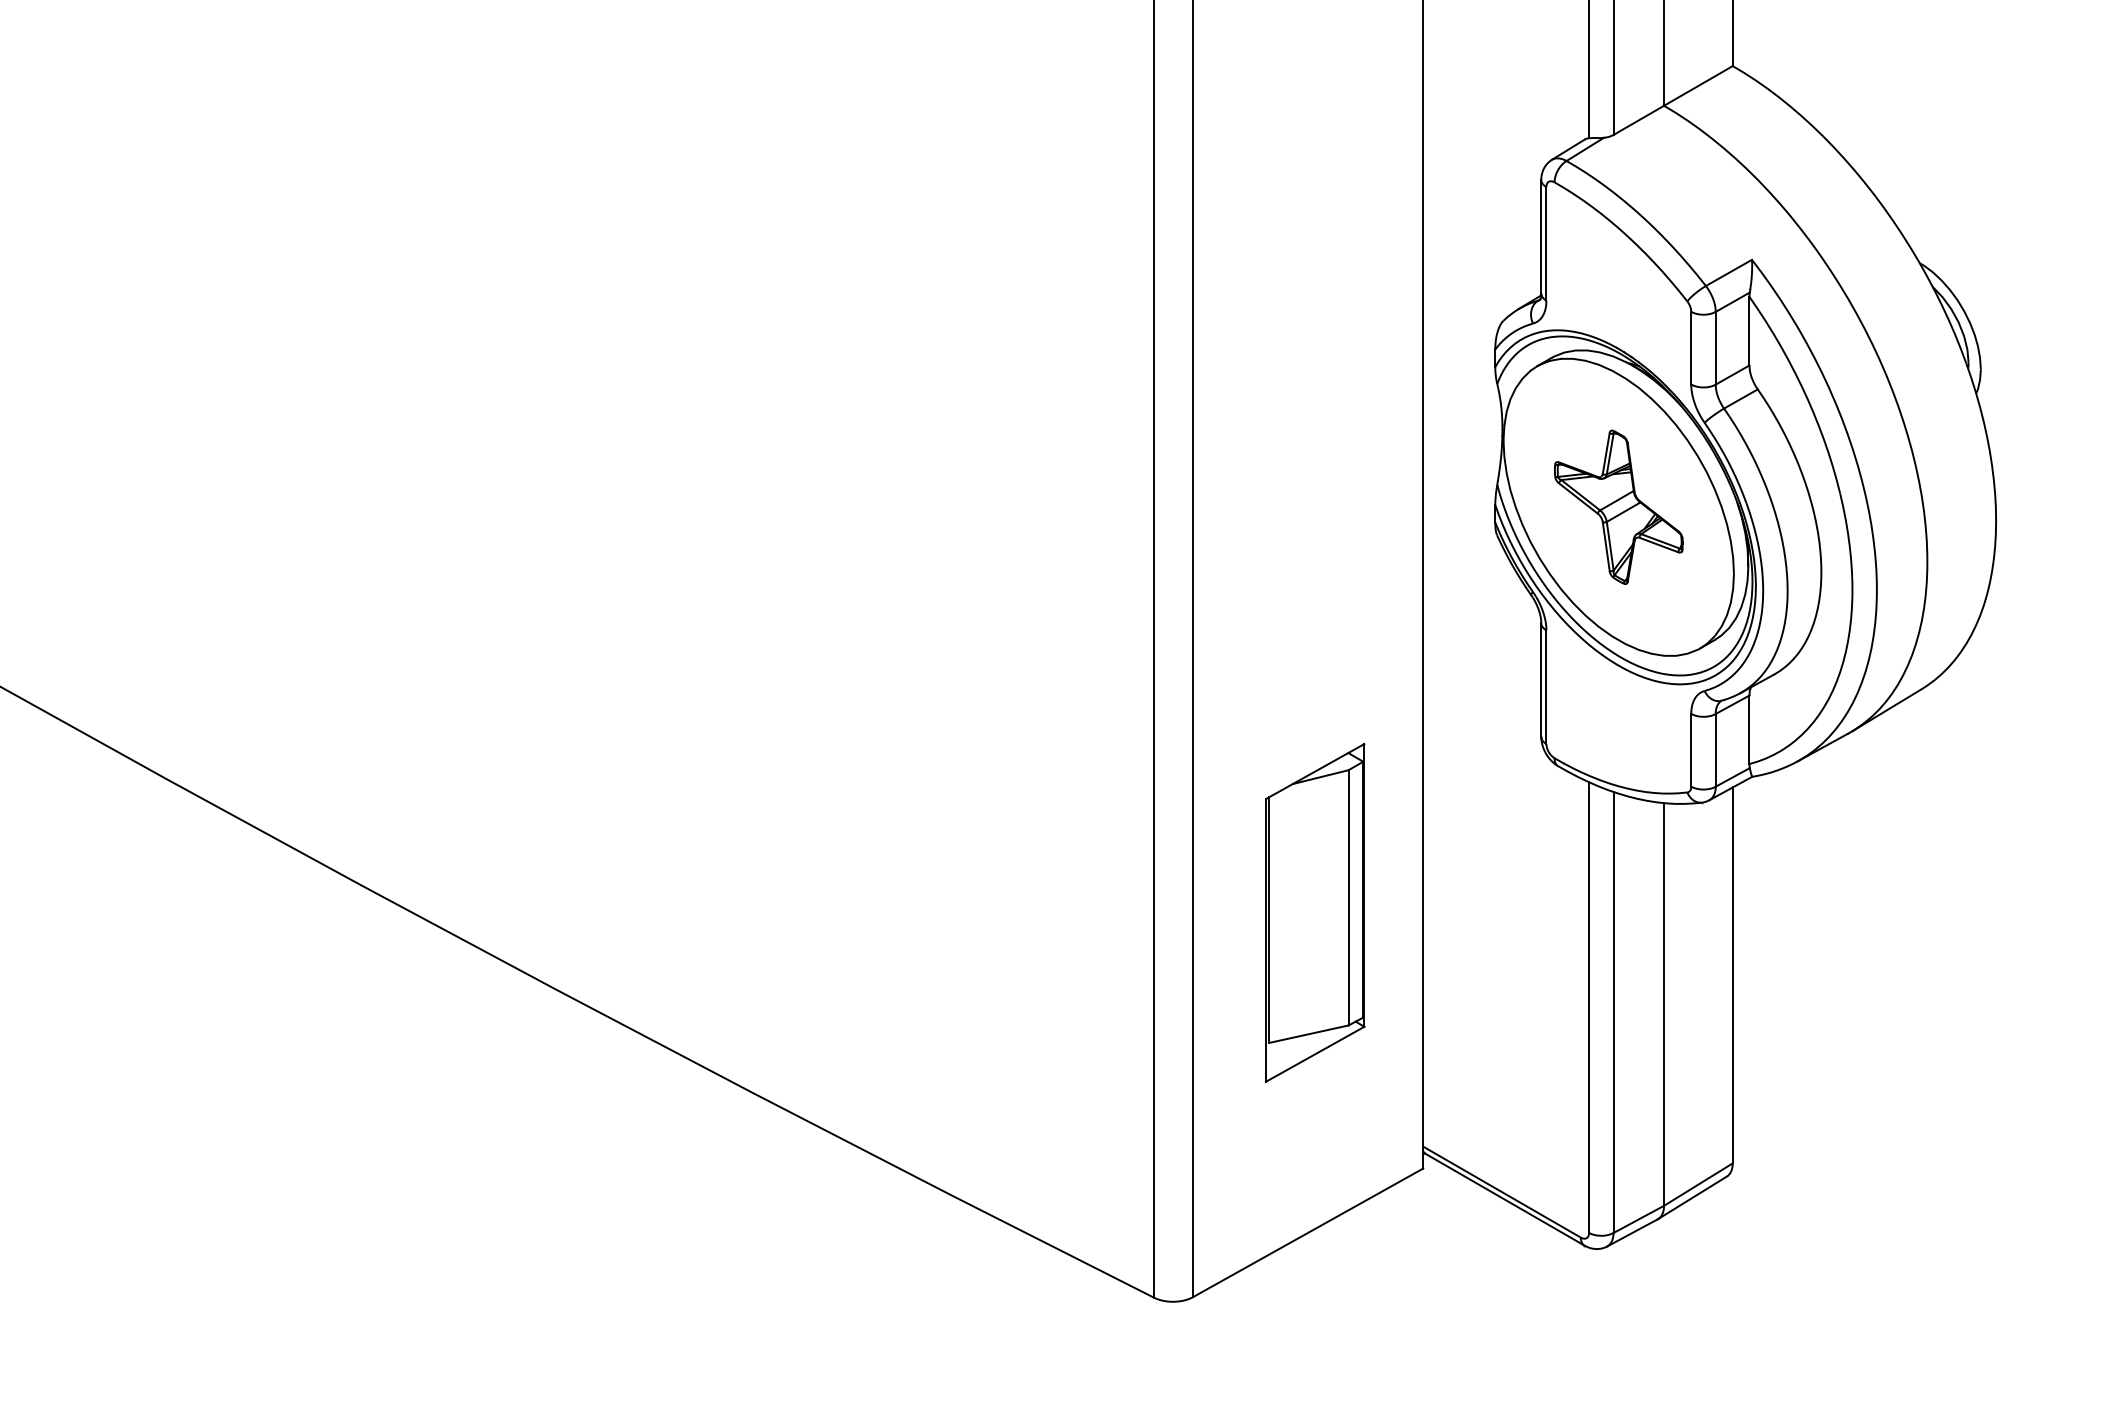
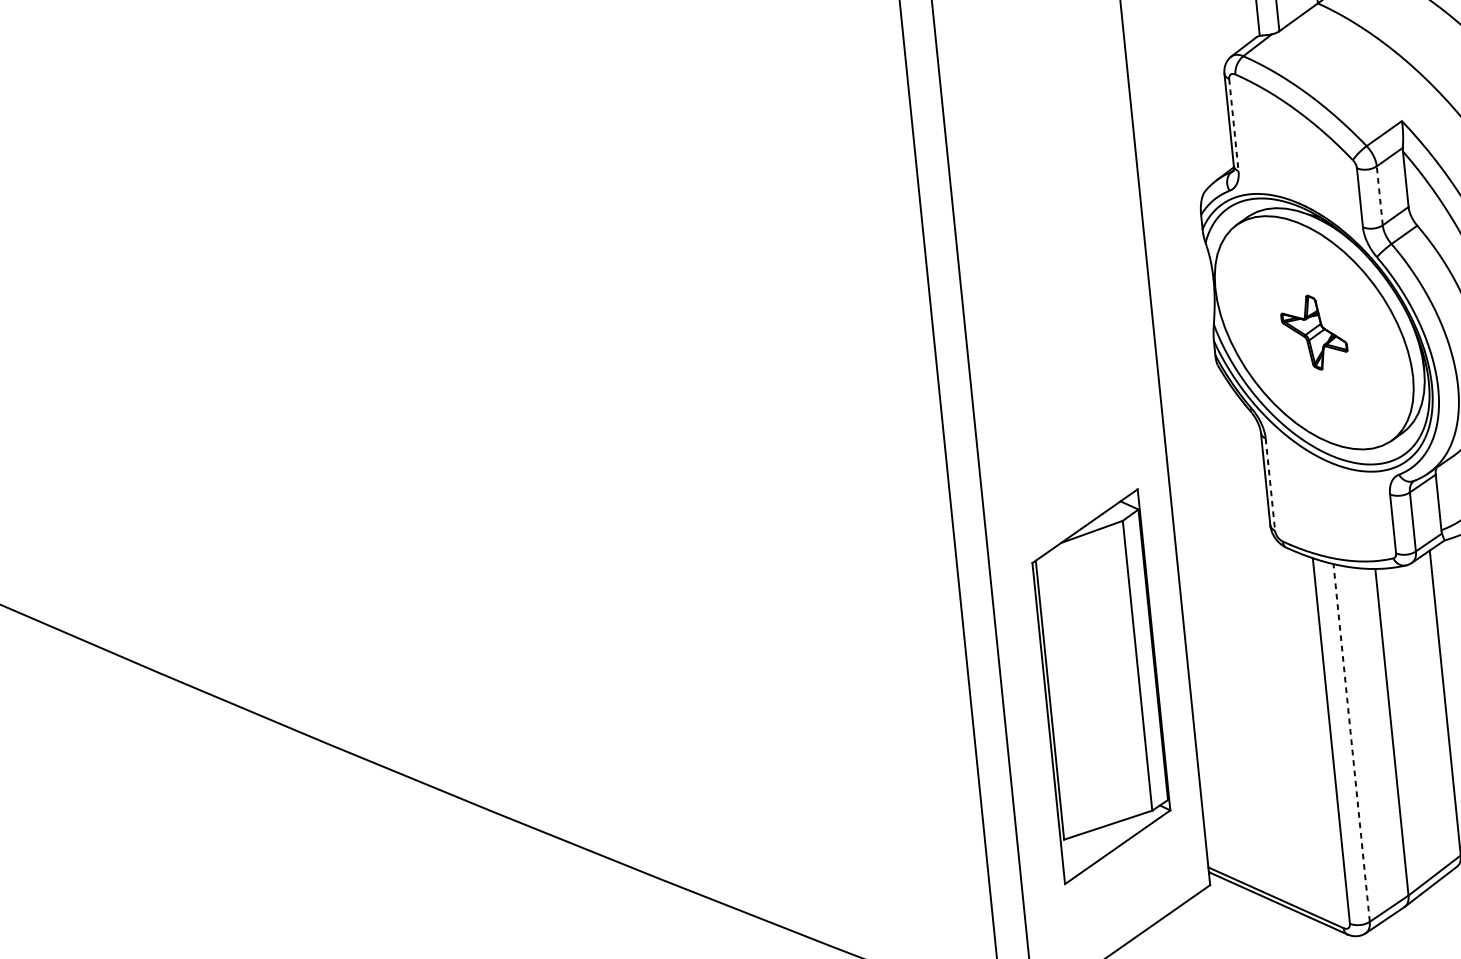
line: (1546, 243) -> (1233, 124), solid -> dashed
line: (1715, 347) -> (1379, 195), solid -> dashed
part: (1618, 506) -> (1313, 332), size x0.6
line: (1546, 687) -> (1270, 484), solid -> dashed
part: (1315, 912) -> (1101, 686), size x1.4
line: (1613, 1012) -> (1351, 742), solid -> dashed

